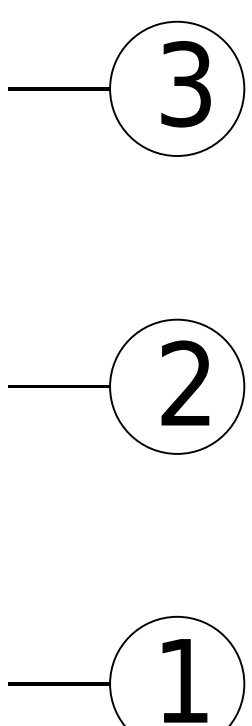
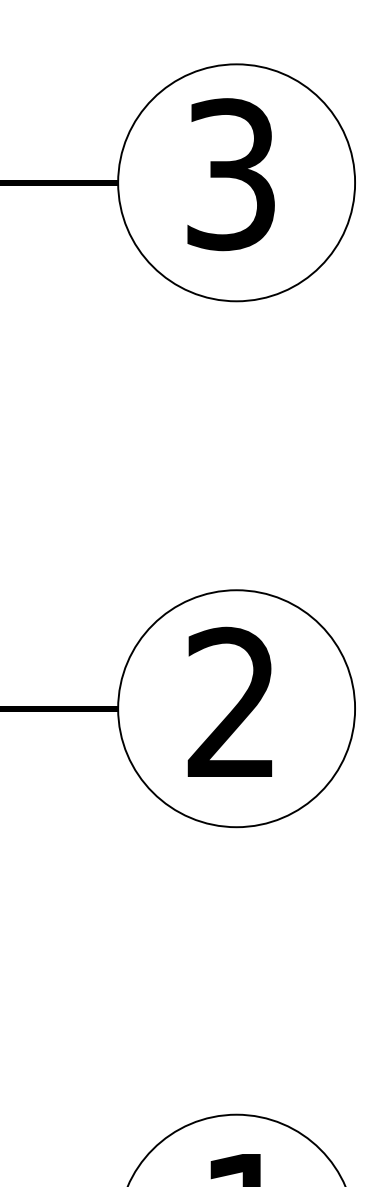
text: (185, 84) -> (230, 175), moved
text: (185, 382) -> (230, 701), moved

